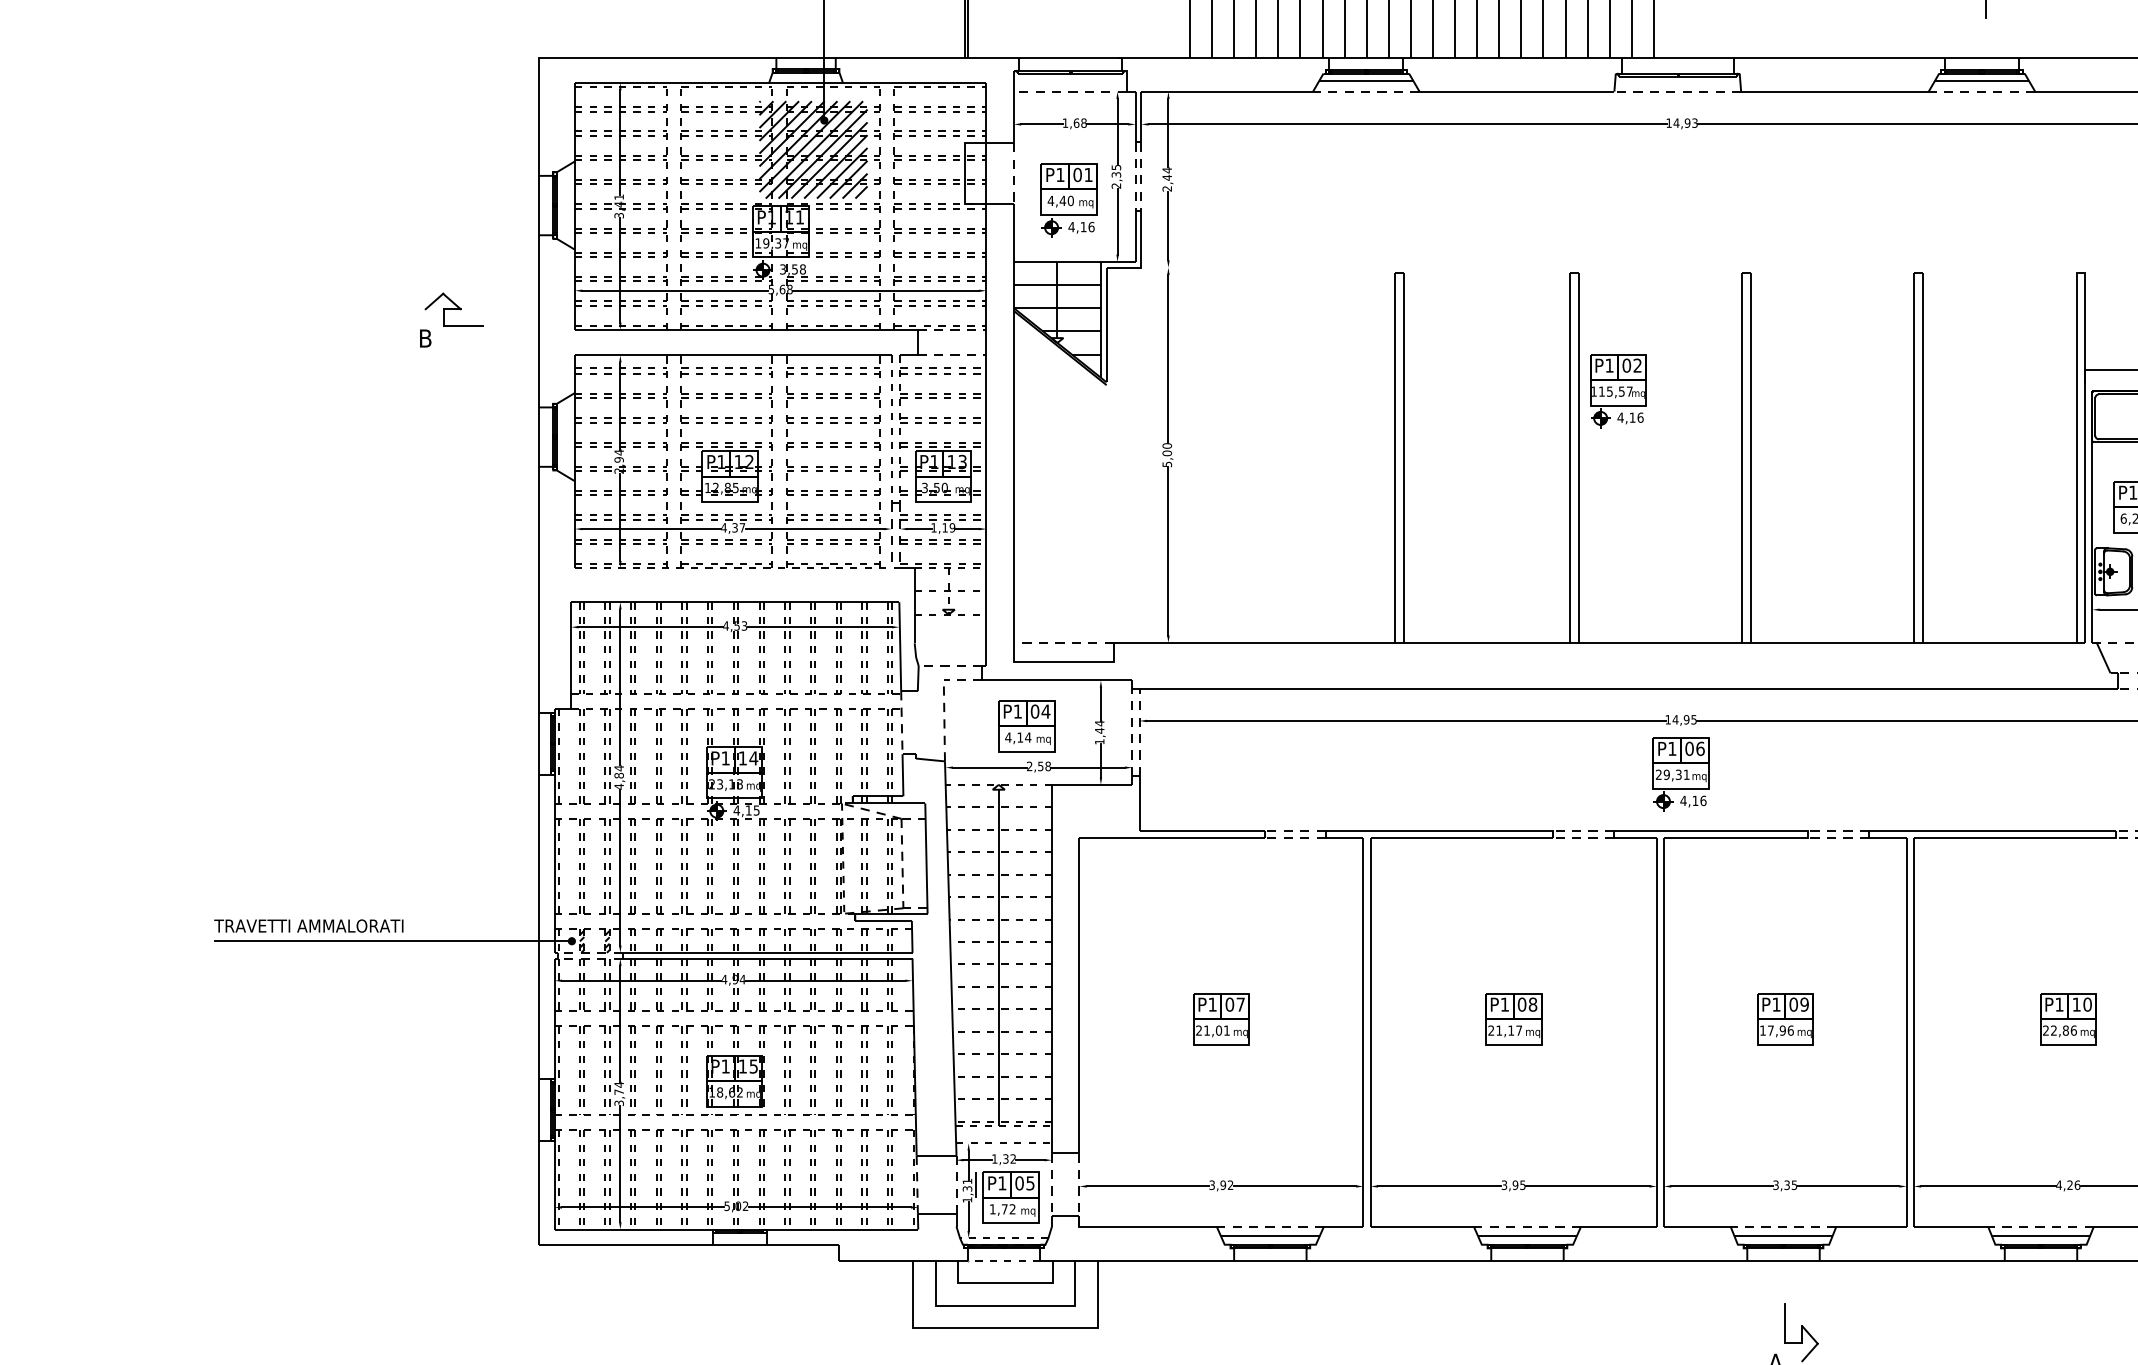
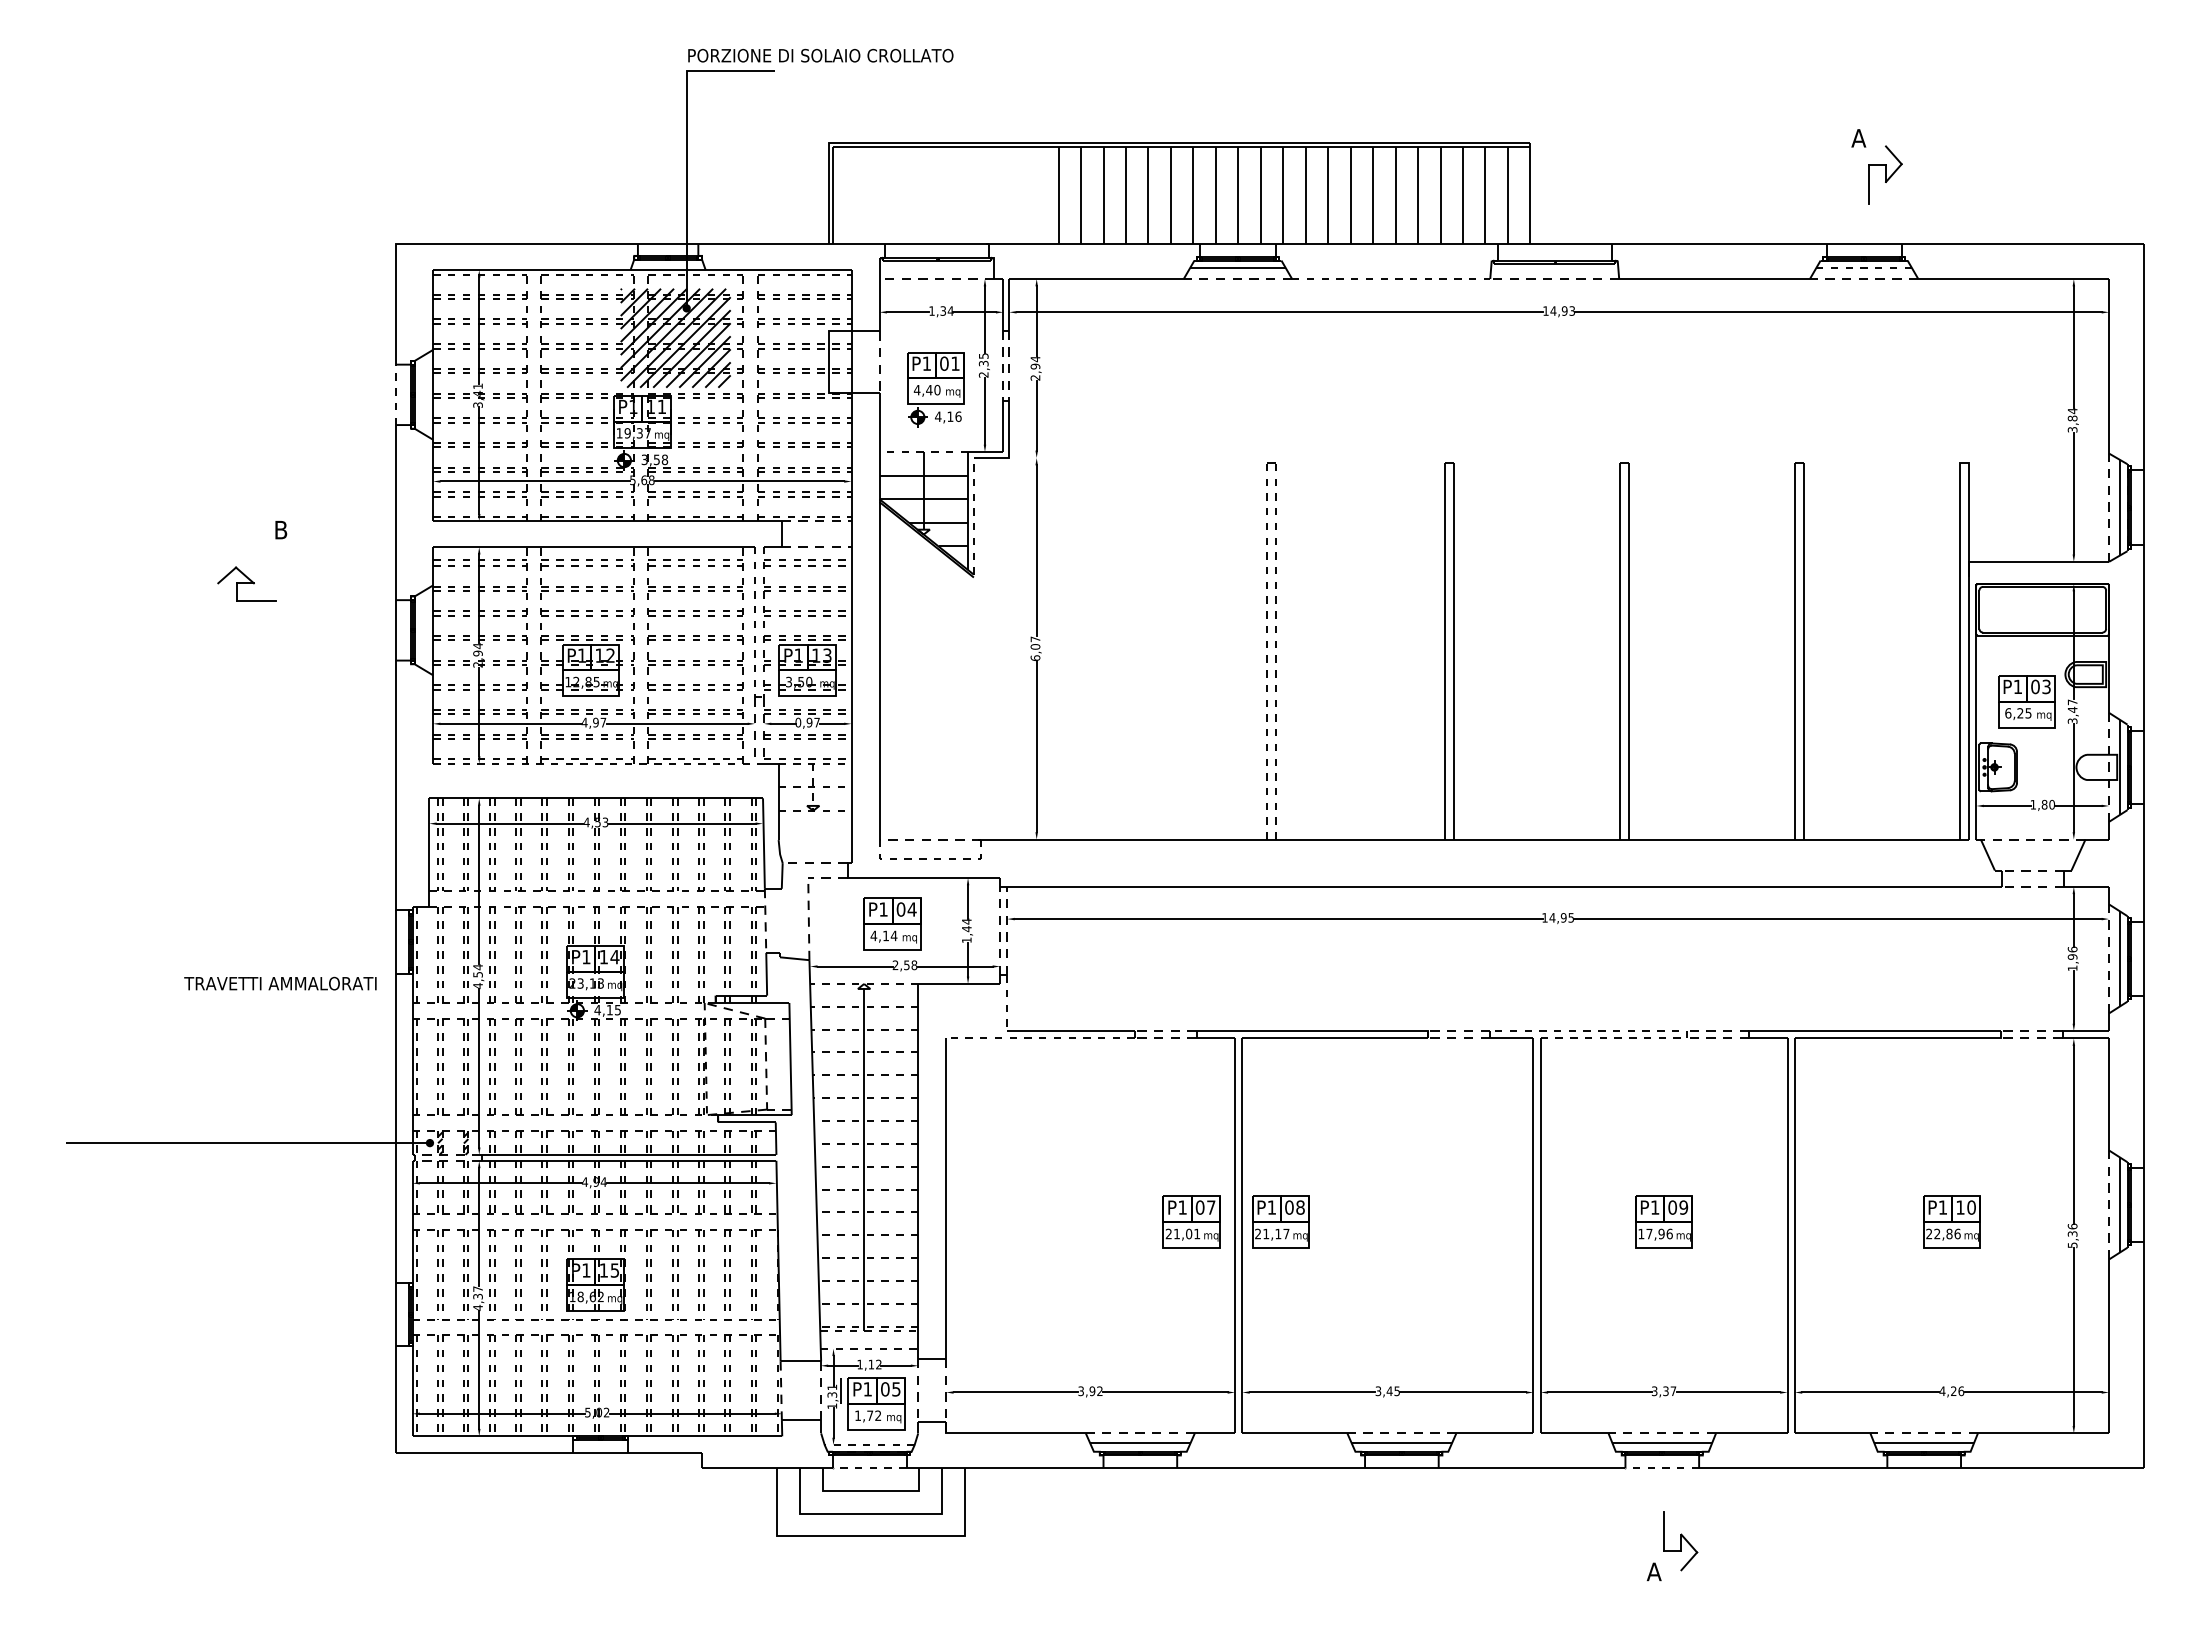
line: (1982, 80) -> (1864, 267), solid -> dashed
line: (1517, 91) -> (1391, 278), solid -> dashed
text: (1079, 122) -> (946, 310), 1,68 -> 1,34
text: (1167, 177) -> (1035, 366), 2,44 -> 2,94
line: (538, 205) -> (396, 394), solid -> dashed
line: (1057, 262) -> (923, 452), solid -> dashed
part: (453, 309) -> (246, 583), moved
line: (1106, 324) -> (973, 515), solid -> dashed
part: (1618, 391) -> (1494, 583), removed
text: (1167, 454) -> (1035, 648), 5,00 -> 6,07
line: (1395, 456) -> (1267, 650), solid -> dashed
line: (1403, 456) -> (1275, 650), solid -> dashed
text: (734, 527) -> (595, 722), 4,37 -> 4,97
text: (943, 527) -> (807, 722), 1,19 -> 0,97
line: (1064, 661) -> (930, 858), solid -> dashed
part: (1680, 773) -> (1557, 972), removed
text: (618, 775) -> (477, 974), 4,84 -> 4,54
line: (1139, 803) -> (1007, 1003), solid -> dashed
line: (1787, 831) -> (1666, 1031), solid -> dashed
line: (1172, 838) -> (1040, 1038), solid -> dashed
text: (308, 925) -> (280, 983), moved
part: (1221, 1018) -> (1191, 1221), moved
part: (1513, 1018) -> (1280, 1221), moved
text: (618, 1094) -> (477, 1298), 3,74 -> 4,37
text: (1006, 1158) -> (871, 1364), 1,32 -> 1,12
text: (1515, 1185) -> (1389, 1391), 3,95 -> 3,45
text: (1794, 1185) -> (1673, 1391), 3,35 -> 3,37
line: (1783, 1260) -> (1662, 1467), solid -> dashed

